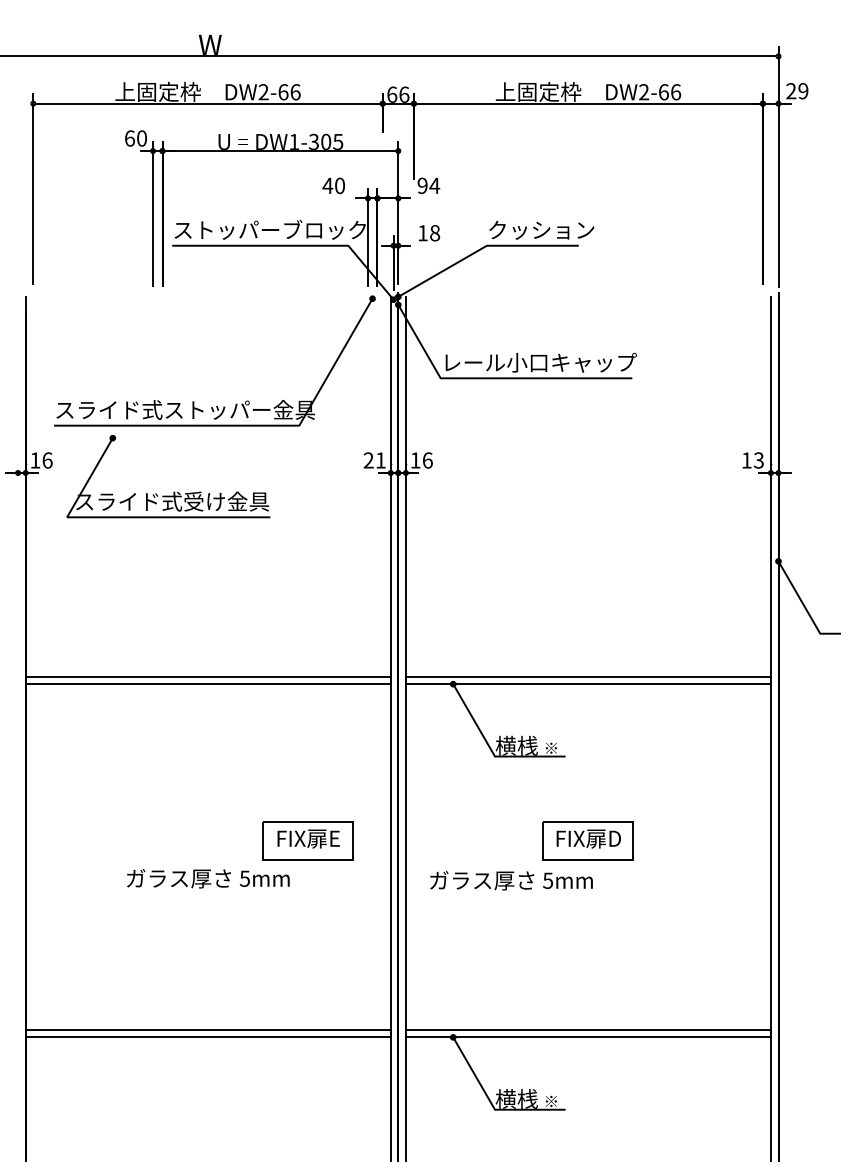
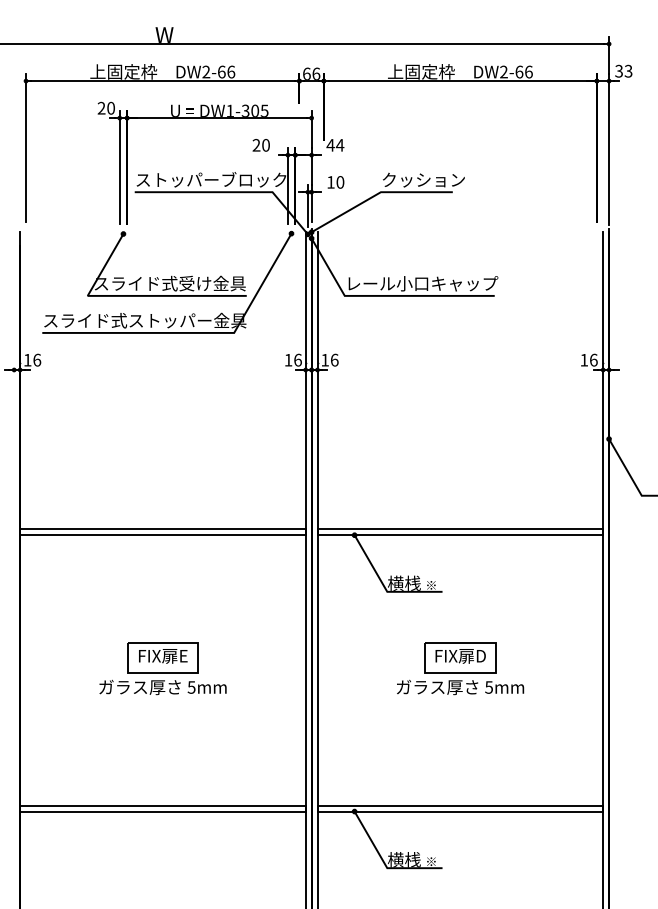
text: (797, 91) -> (623, 71), 29 -> 33
text: (129, 138) -> (101, 108), 60 -> 20
text: (327, 185) -> (256, 145), 40 -> 20
text: (422, 185) -> (330, 145), 94 -> 44
text: (435, 233) -> (340, 182), 18 -> 10
text: (374, 460) -> (293, 360), 21 -> 16
text: (758, 460) -> (593, 360), 13 -> 16
part: (173, 491) -> (170, 275), moved
part: (307, 840) -> (162, 657), moved
text: (511, 880) -> (460, 687), moved

